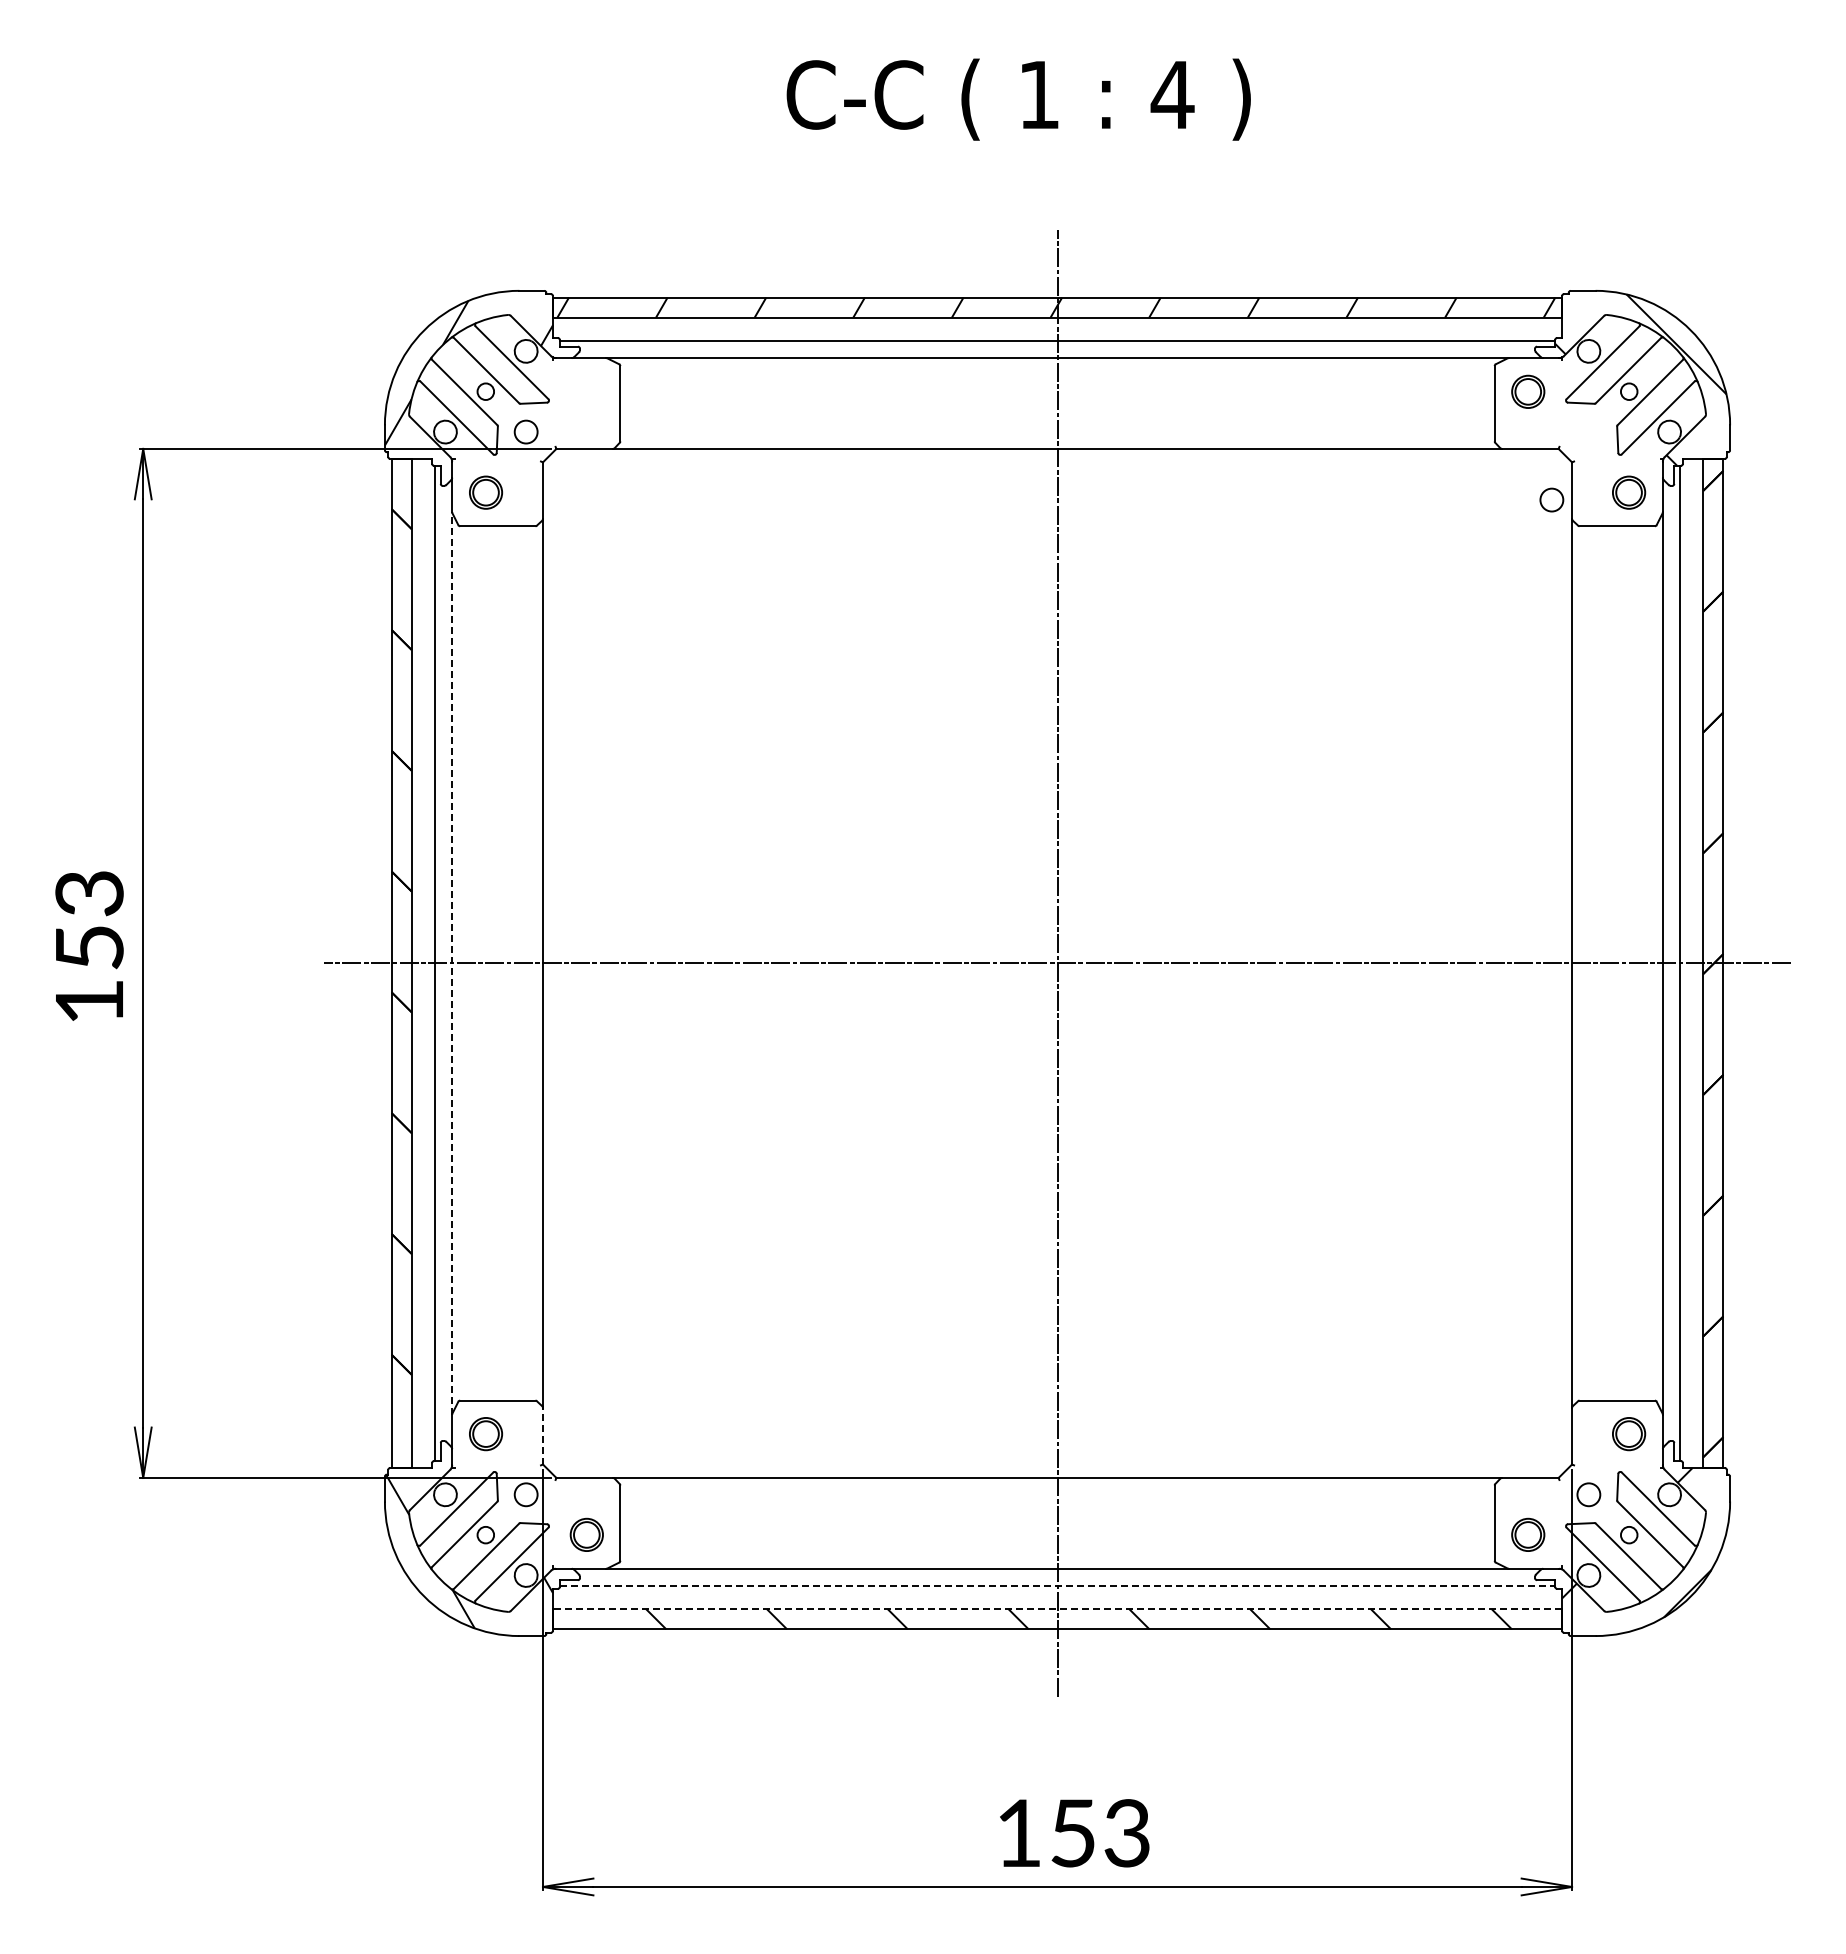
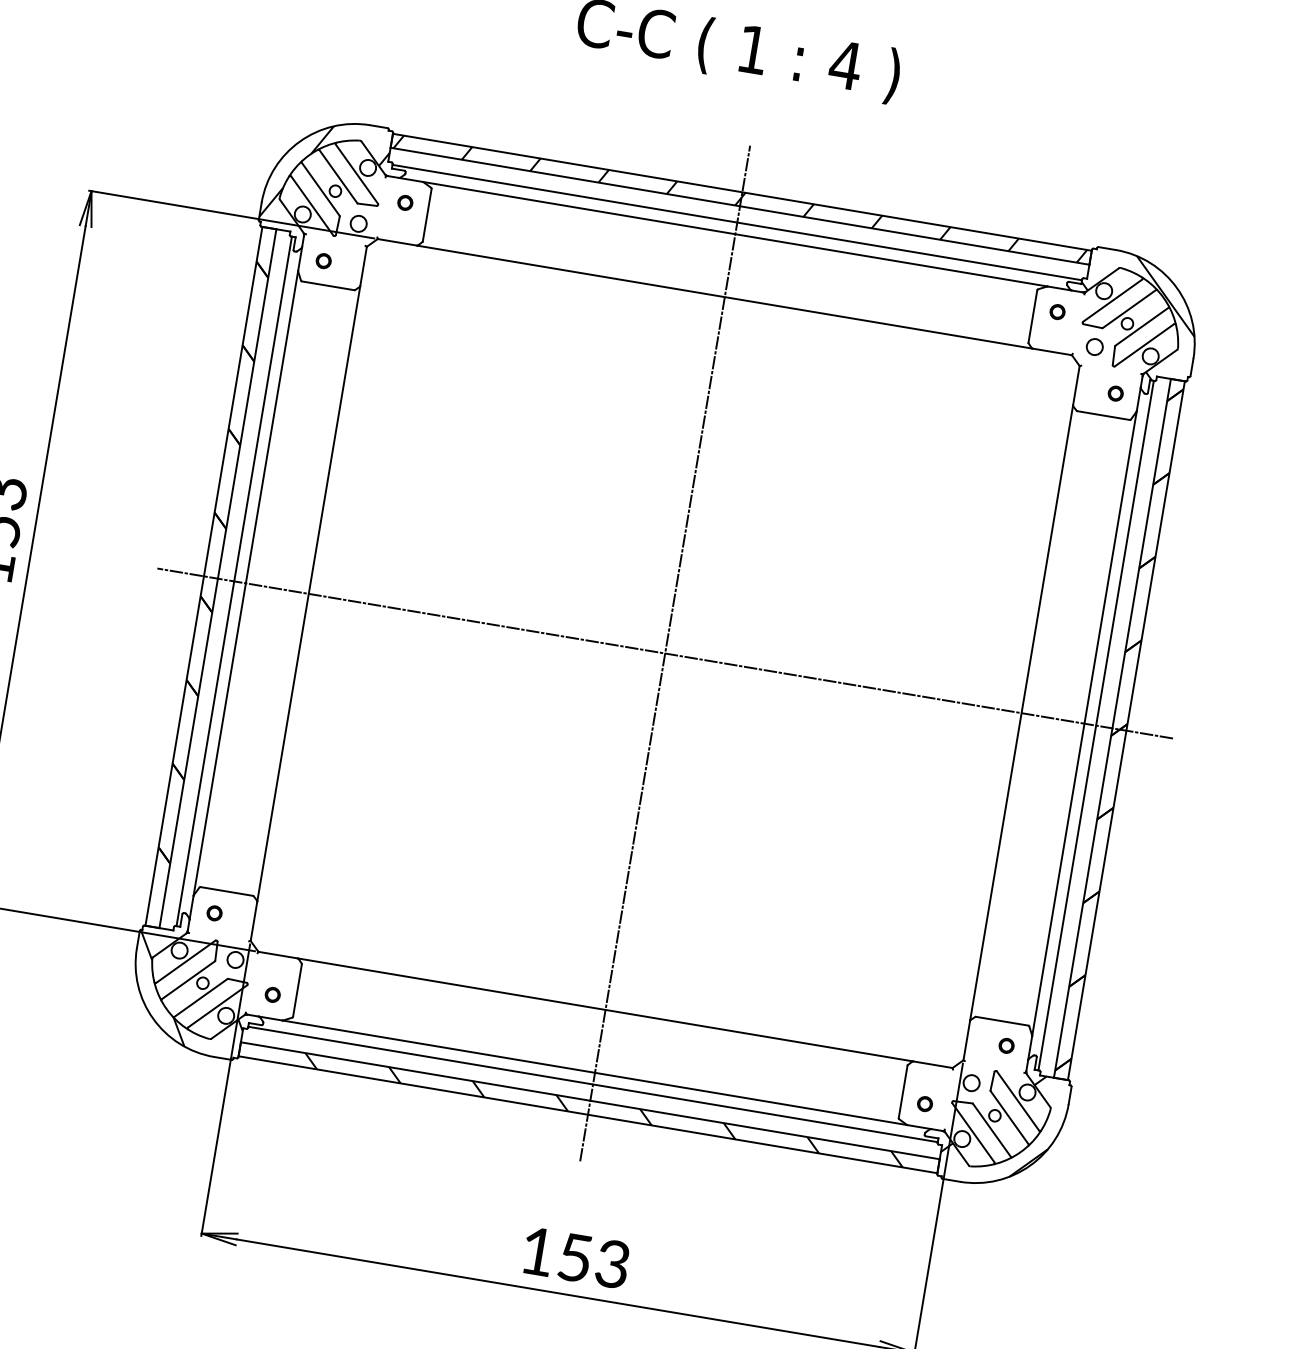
part: (586, 391) -> (405, 202), added
part: (1528, 391) -> (1057, 311), size x0.62
part: (485, 492) -> (323, 261), size x0.62
part: (1629, 492) -> (1115, 393), size x0.62
circle: (1551, 499) -> (1094, 346), moved
line: (452, 962) -> (246, 582), dashed -> solid
part: (485, 1434) -> (214, 913), size x0.62
part: (1629, 1434) -> (1006, 1046), size x0.62
line: (543, 1435) -> (254, 920), dashed -> solid
part: (586, 1535) -> (272, 995), size x0.62
part: (1528, 1535) -> (925, 1104), size x0.62
line: (1057, 1585) -> (593, 1084), dashed -> solid
line: (1057, 1609) -> (590, 1101), dashed -> solid

